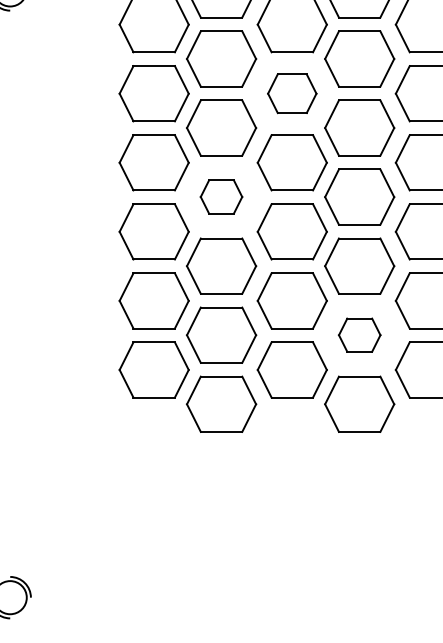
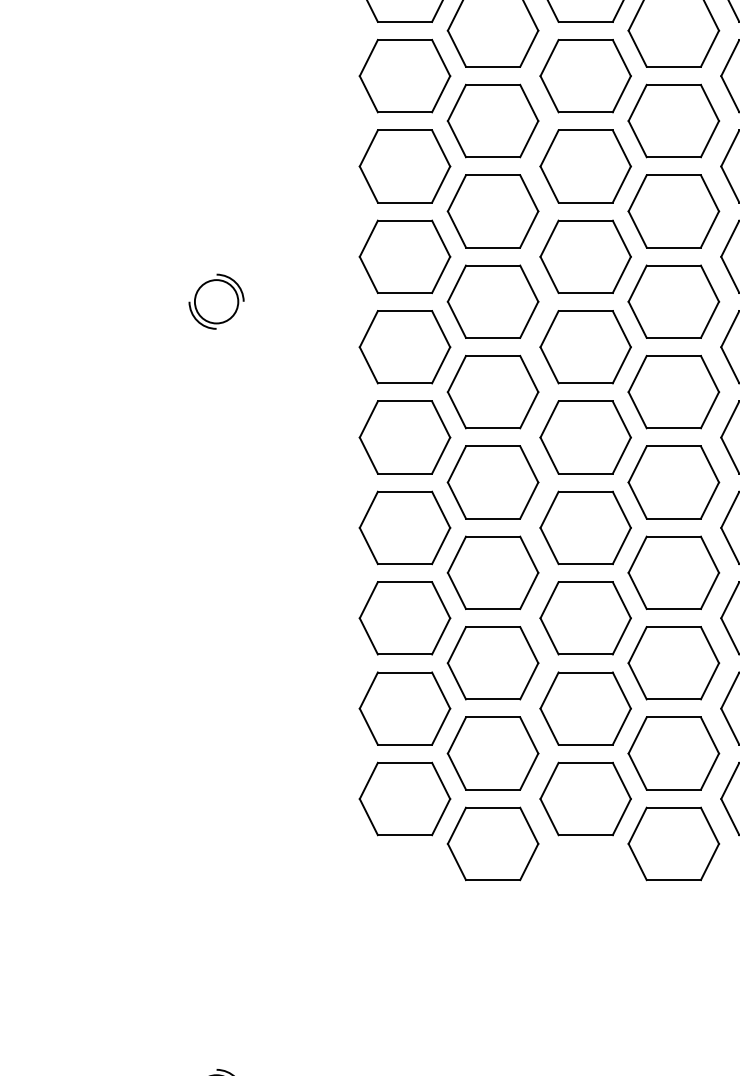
part: (292, 93) -> (585, 437), size x1.43
part: (221, 196) -> (492, 572), size x1.67
part: (359, 335) -> (673, 753), size x1.67

